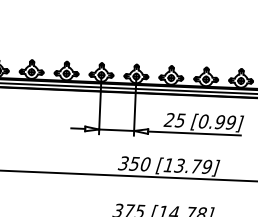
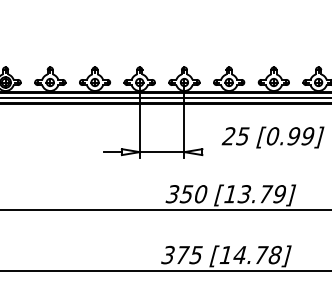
line: (194, 133) -> (261, 152), removed

